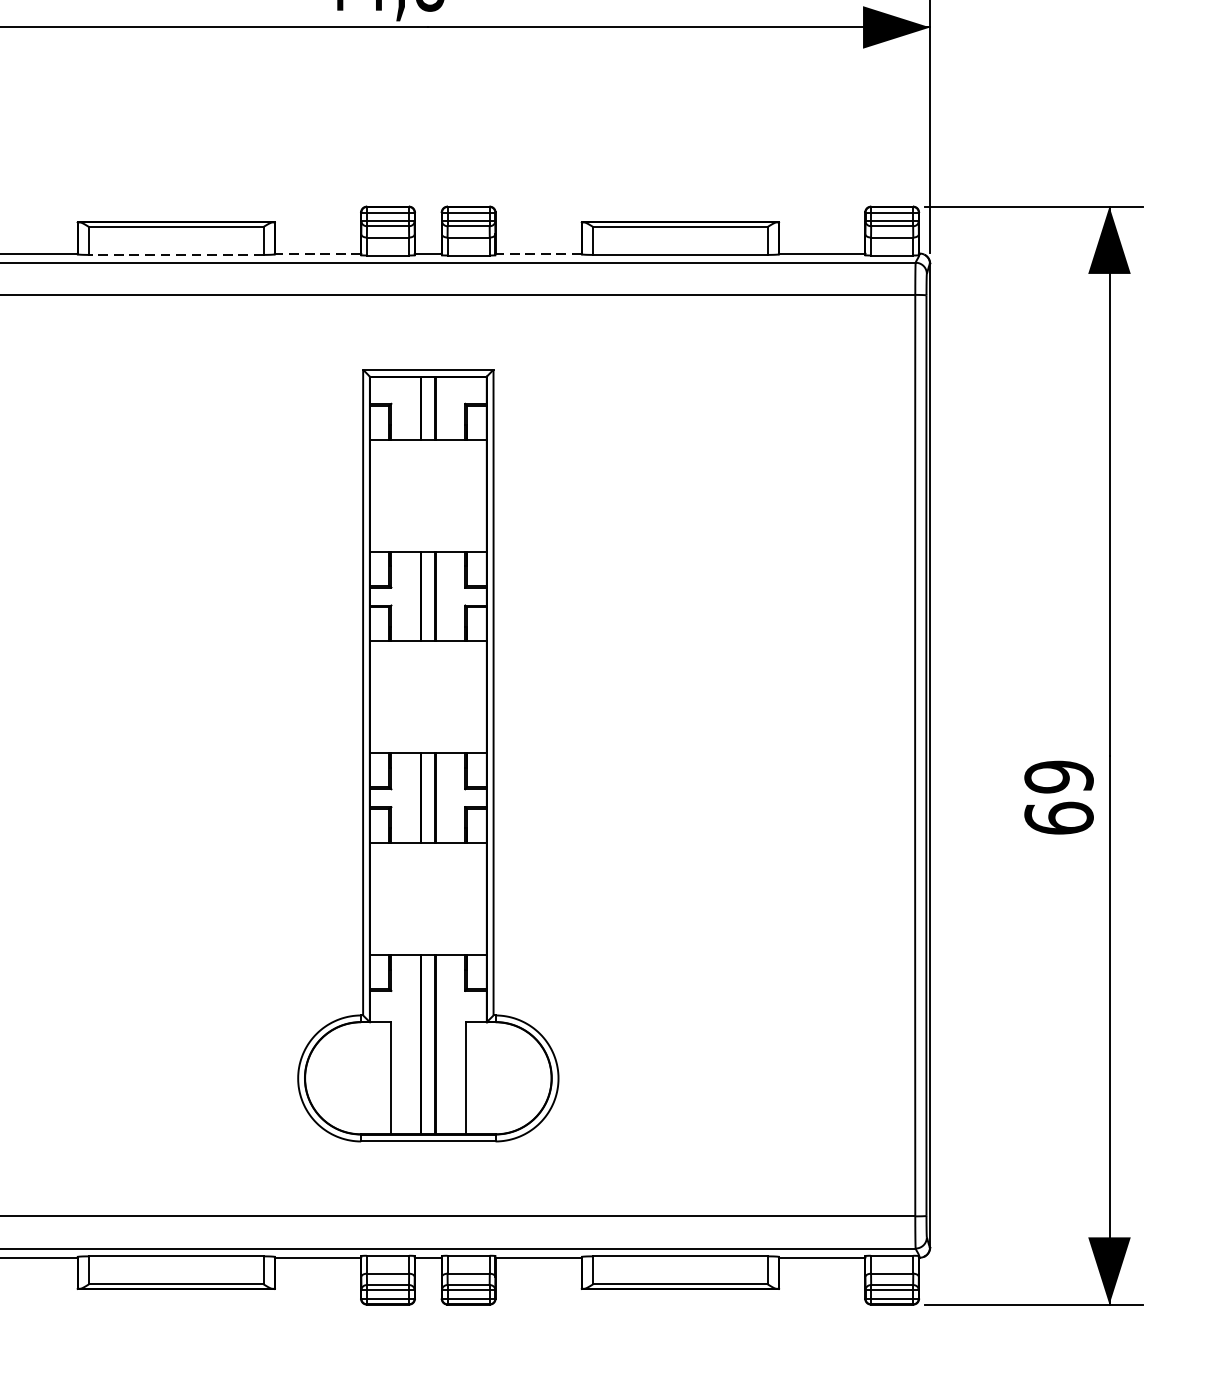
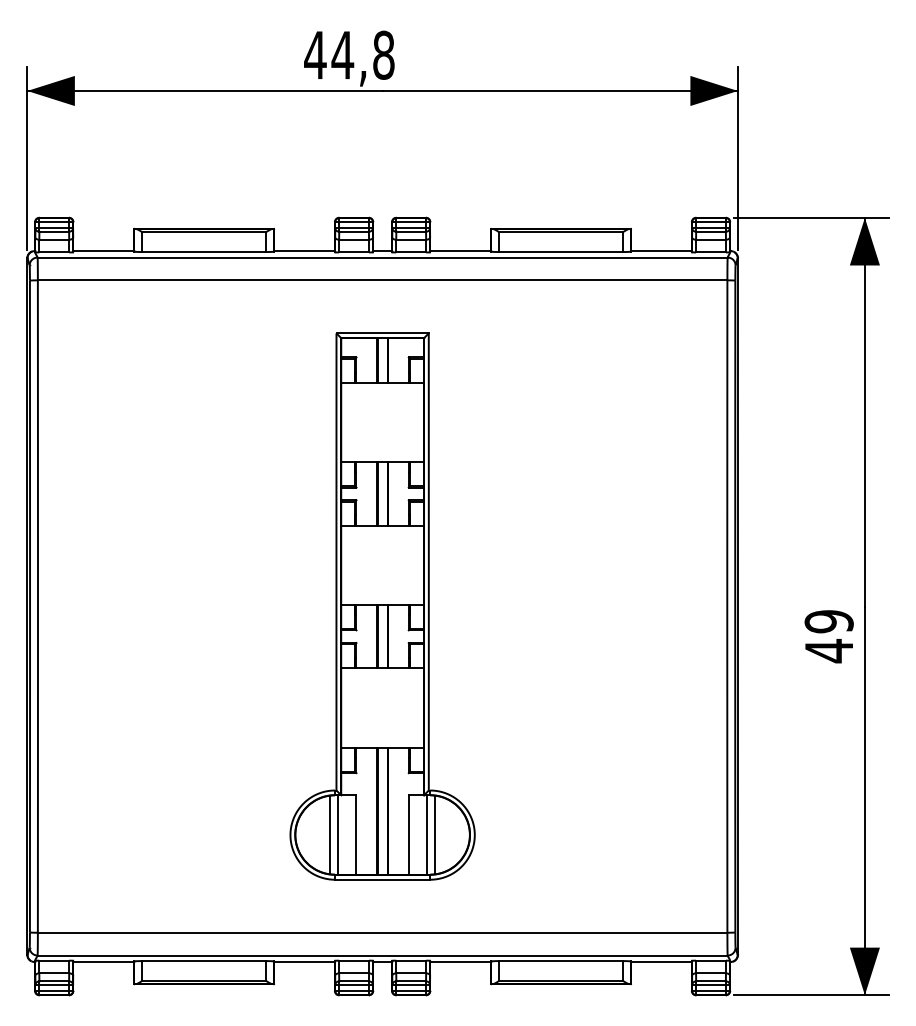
line: (317, 254) -> (304, 251), dashed -> solid
line: (538, 254) -> (460, 251), dashed -> solid
line: (176, 255) -> (204, 252), dashed -> solid
text: (1058, 819) -> (828, 651), 69 -> 49
line: (353, 1077) -> (329, 834), added
line: (366, 1077) -> (338, 834), added
line: (491, 1077) -> (427, 834), added
line: (503, 1077) -> (435, 834), added

